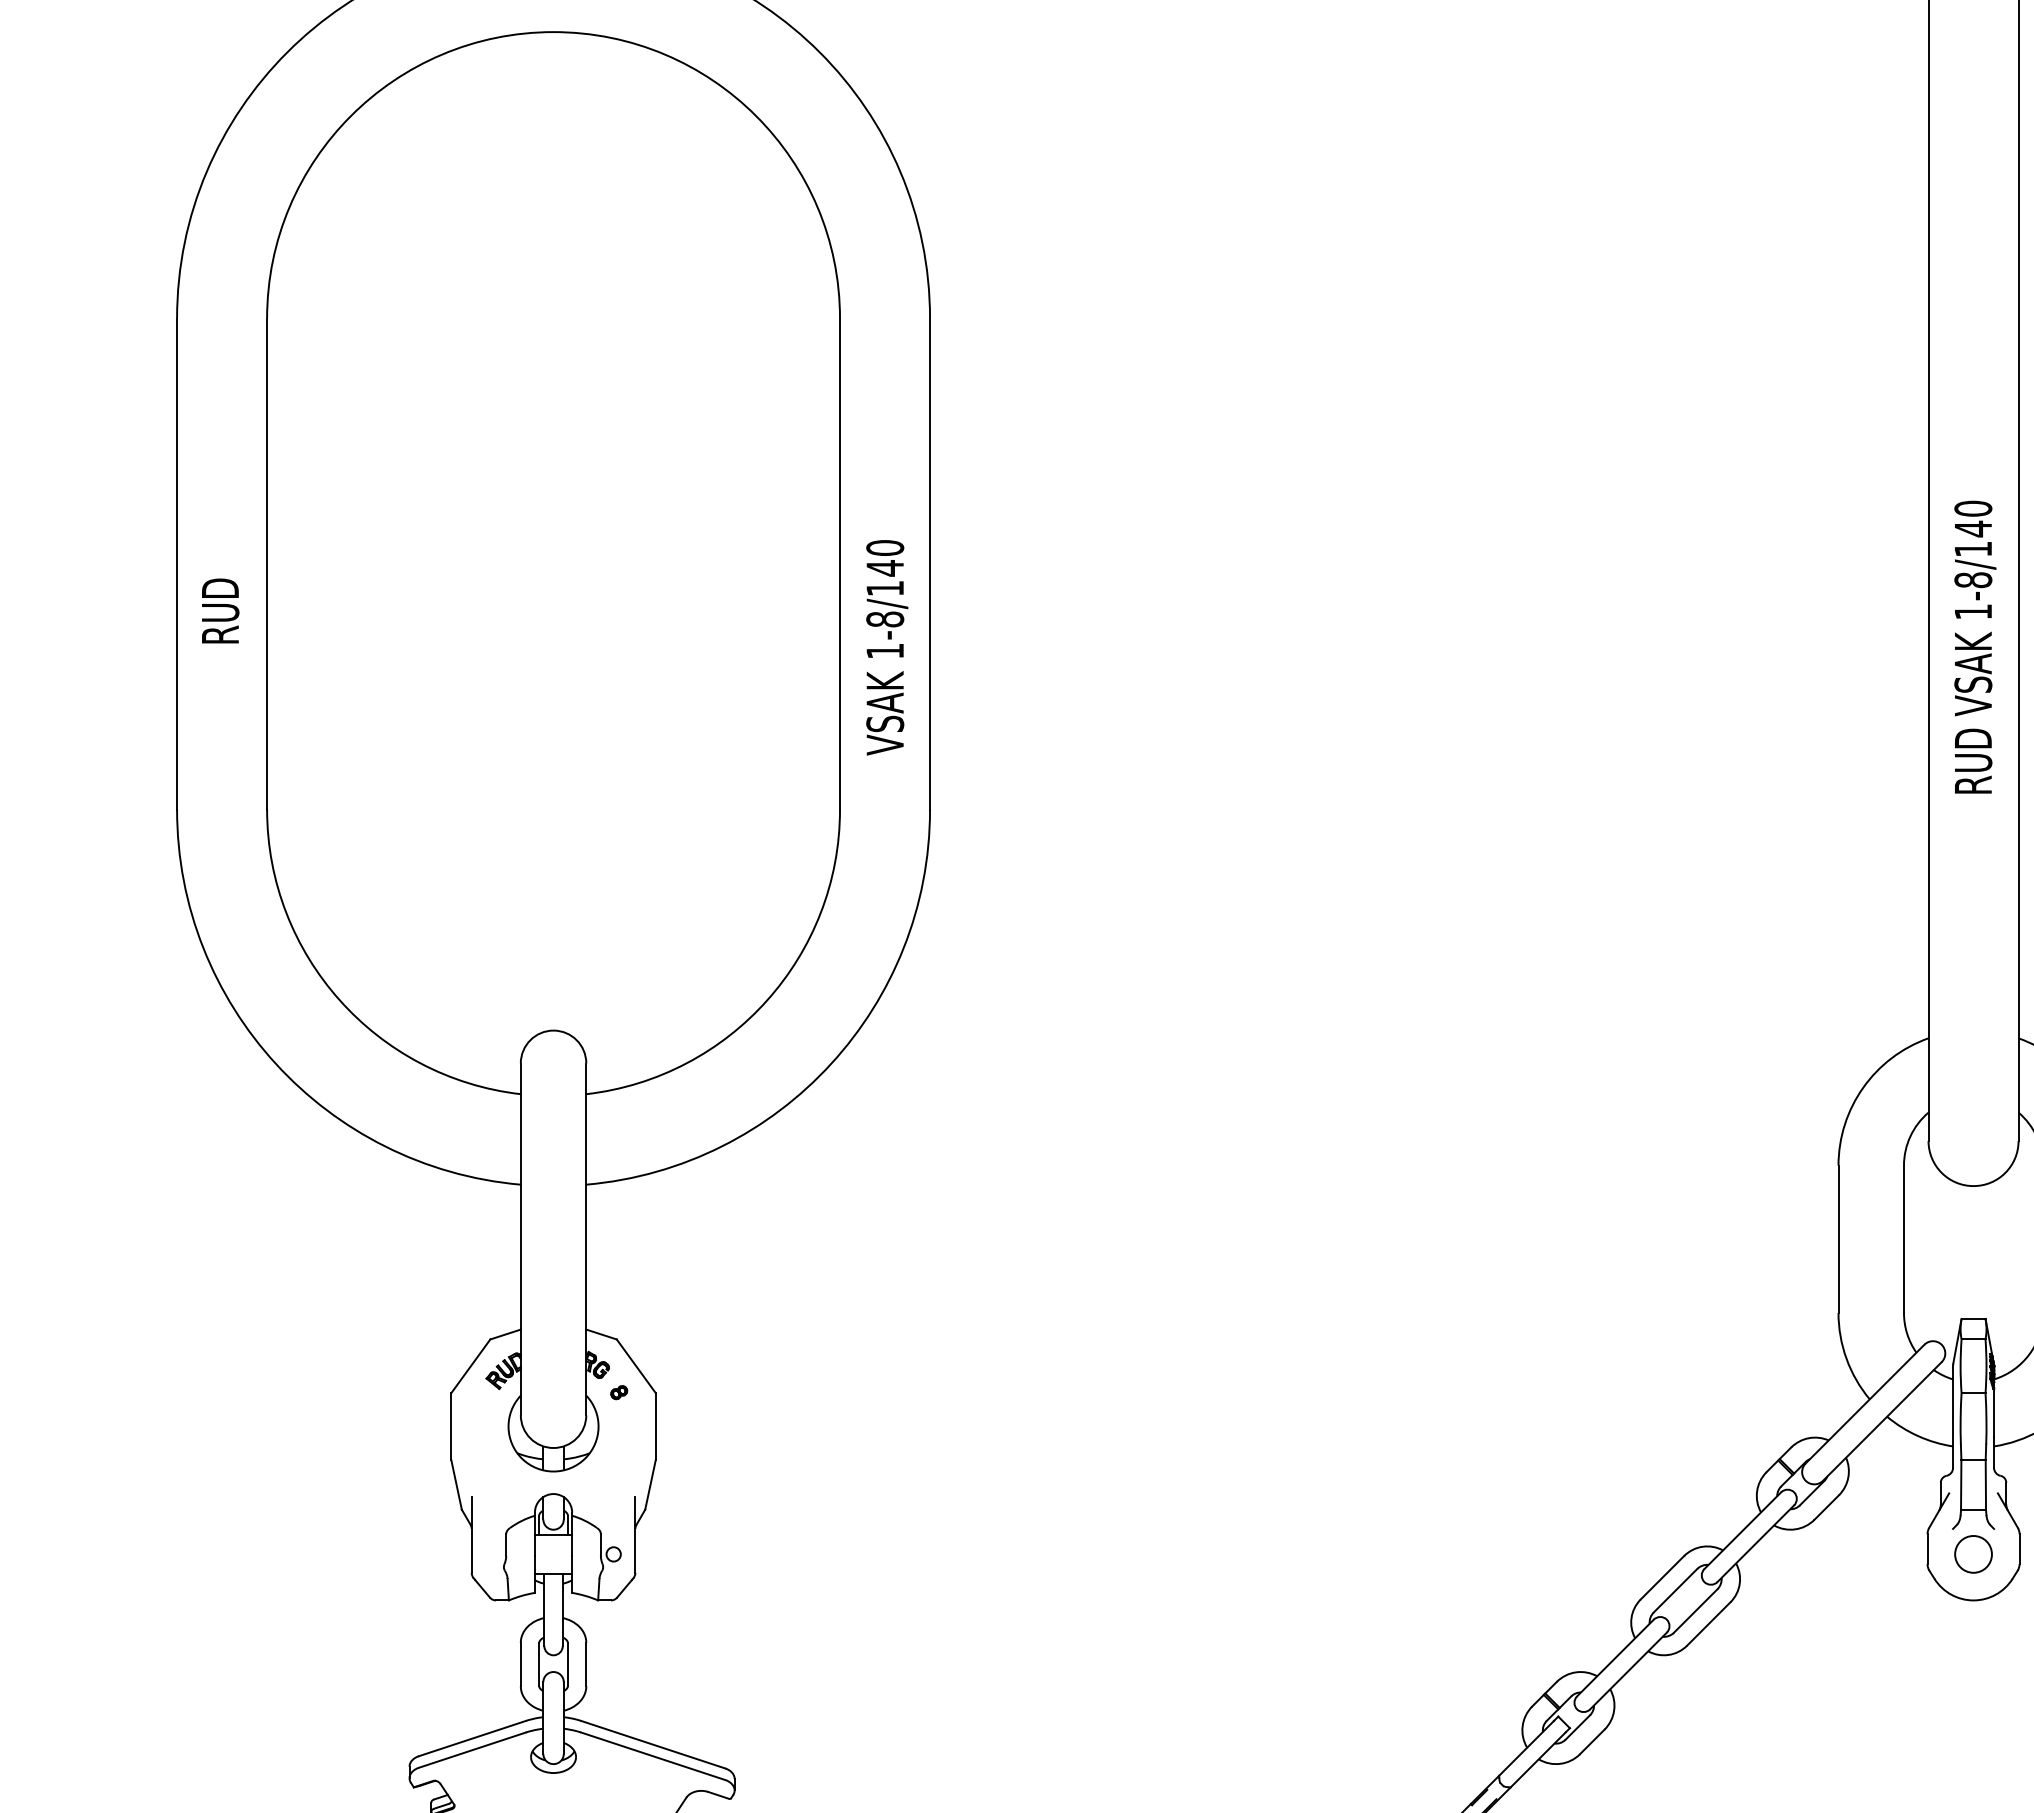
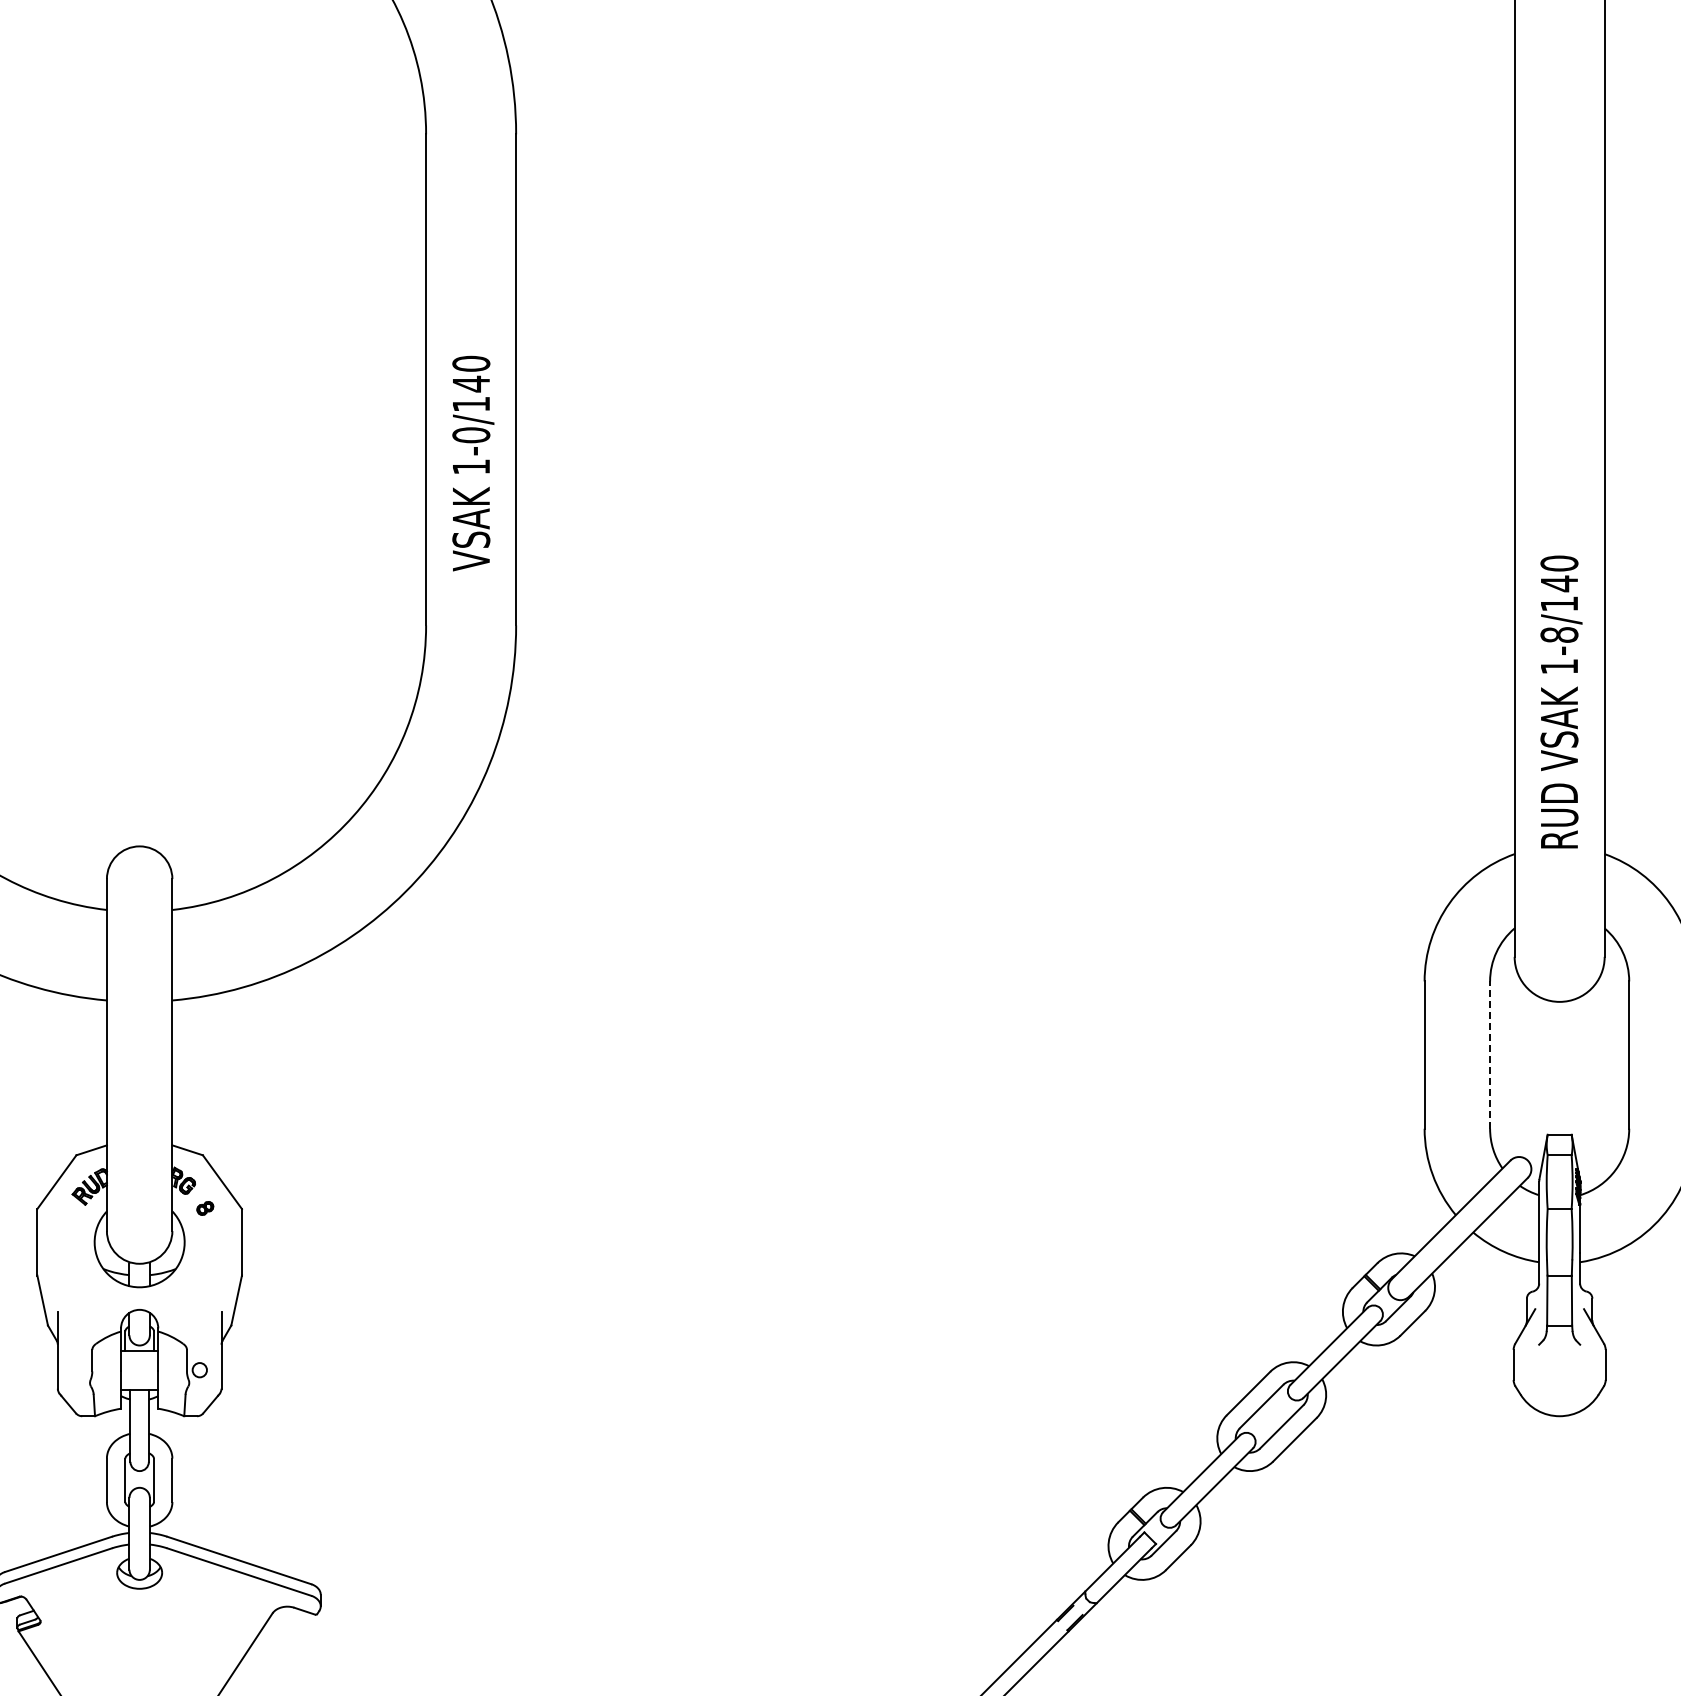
text: (884, 619) -> (470, 435), 1-8/140 -> 1-0/140
text: (1975, 646) -> (1561, 701), moved
line: (1903, 1239) -> (1489, 1055), solid -> dashed
circle: (1973, 1554) -> (1559, 1370), removed

